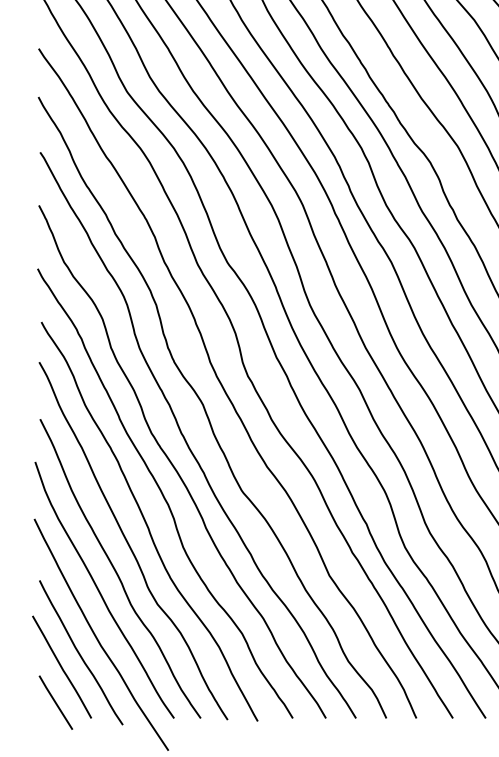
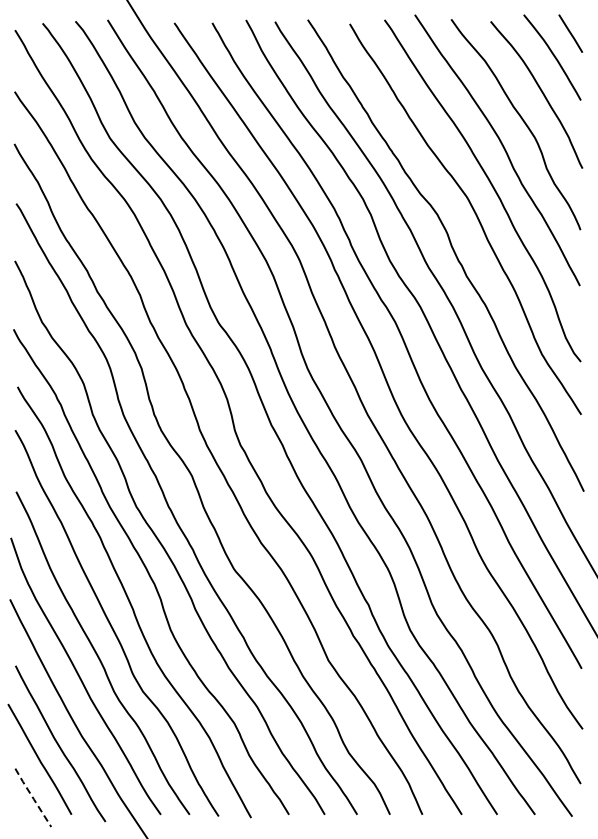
line: (55, 702) -> (32, 797), solid -> dashed

